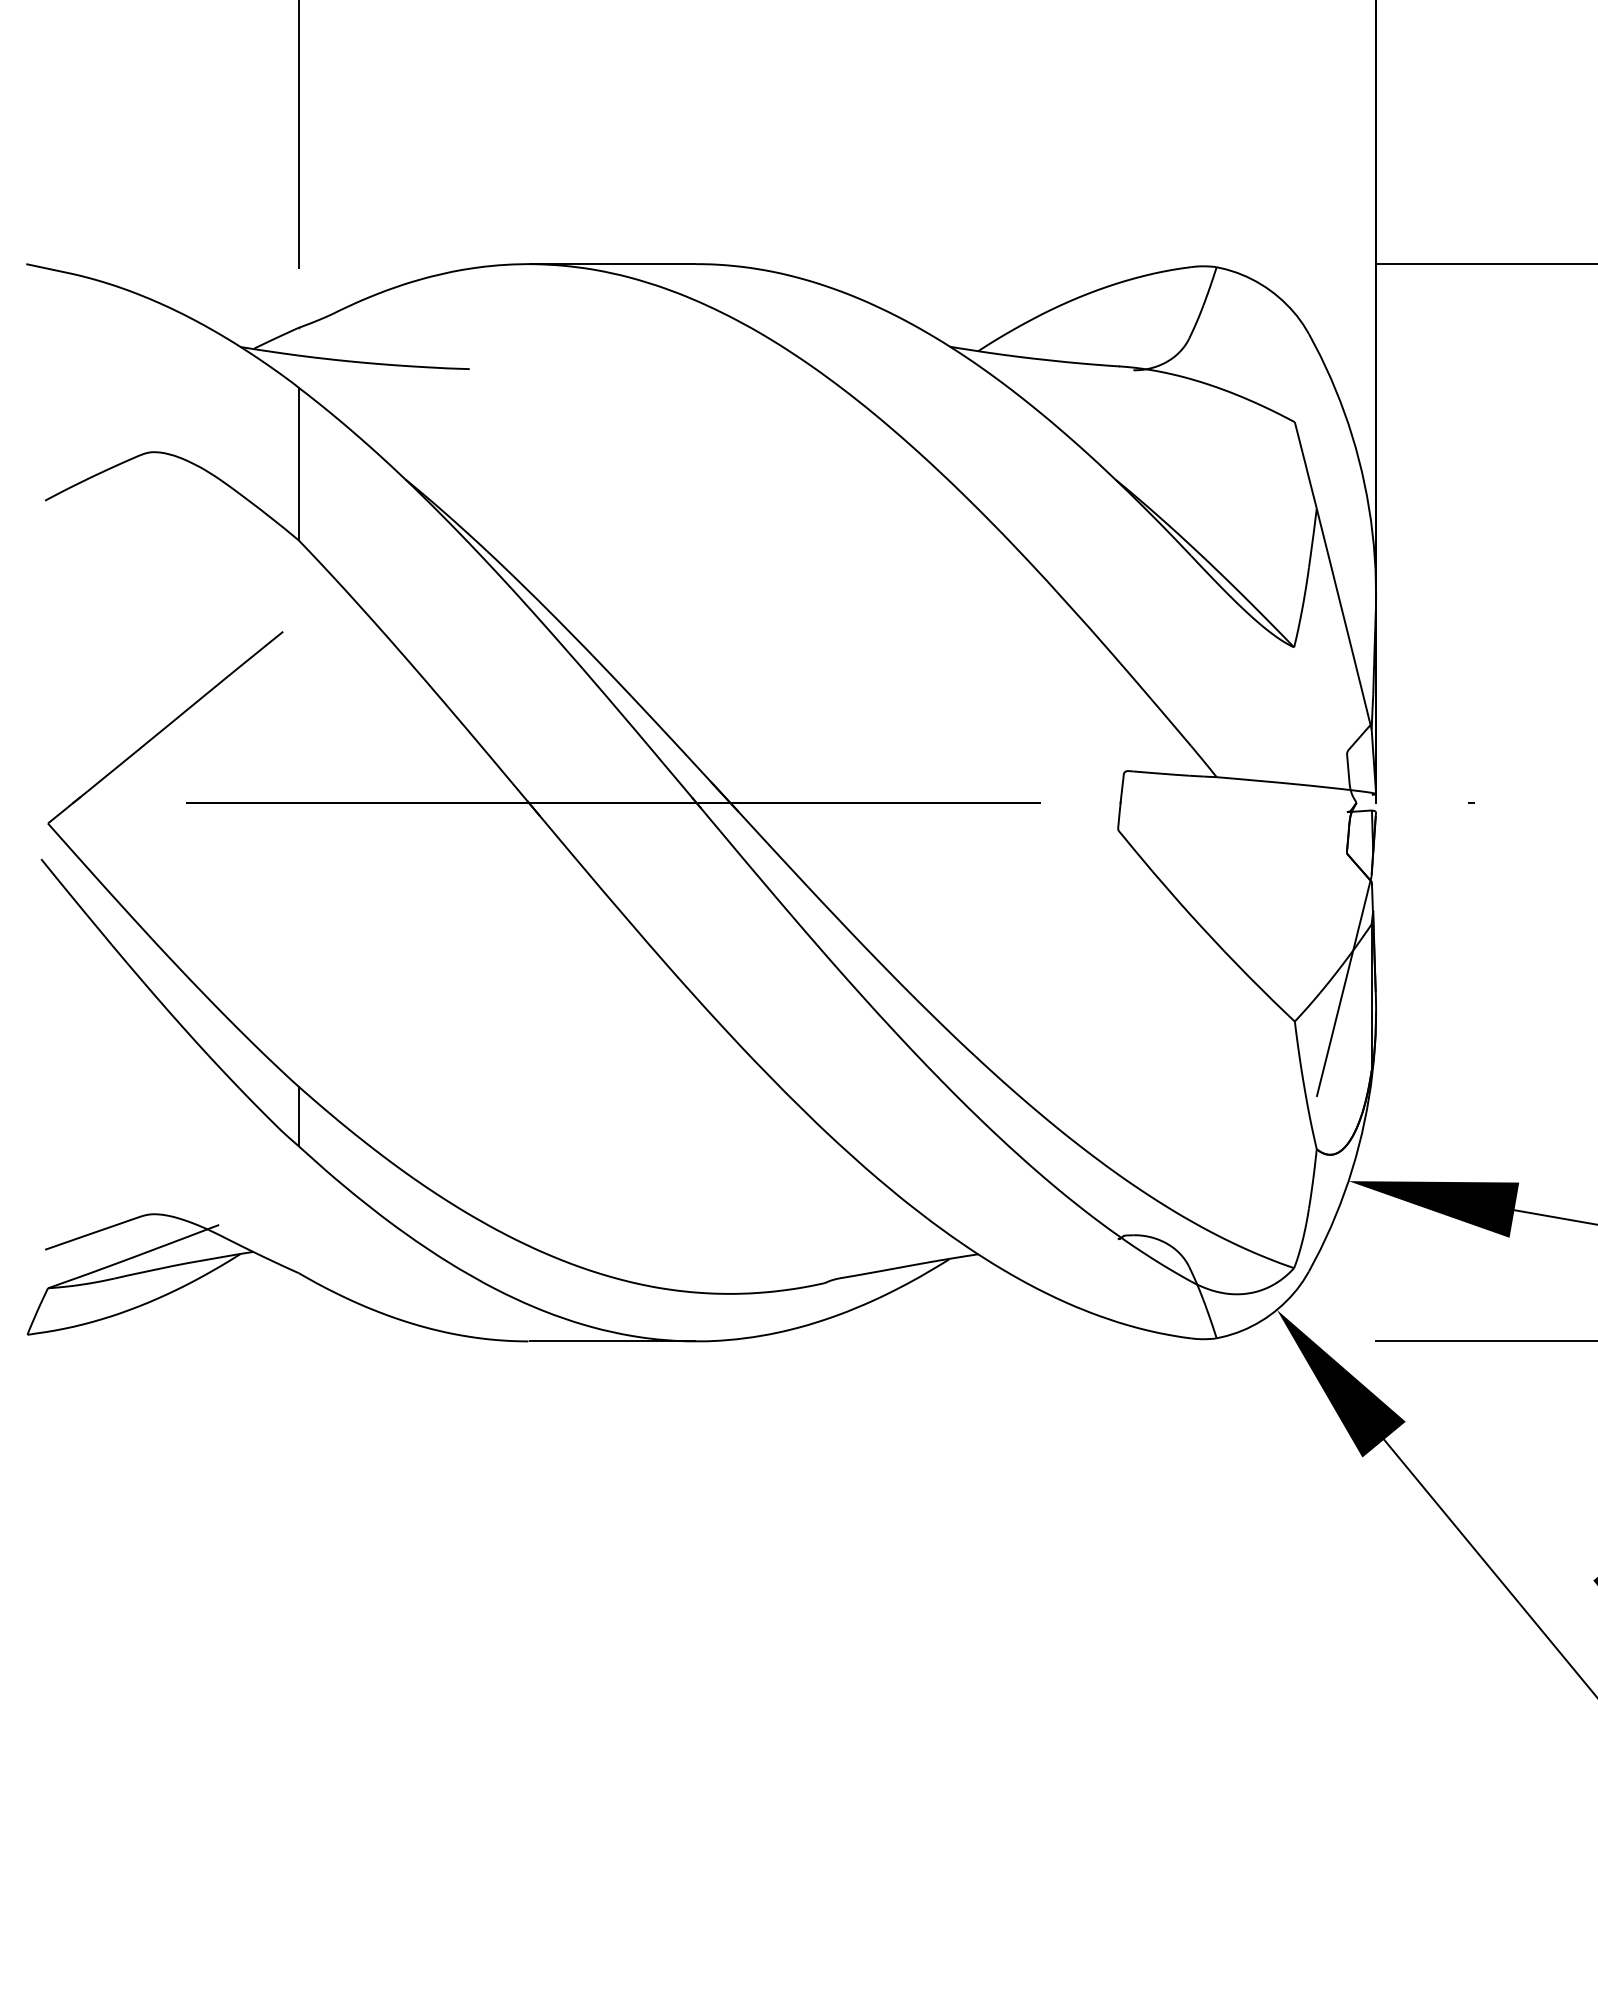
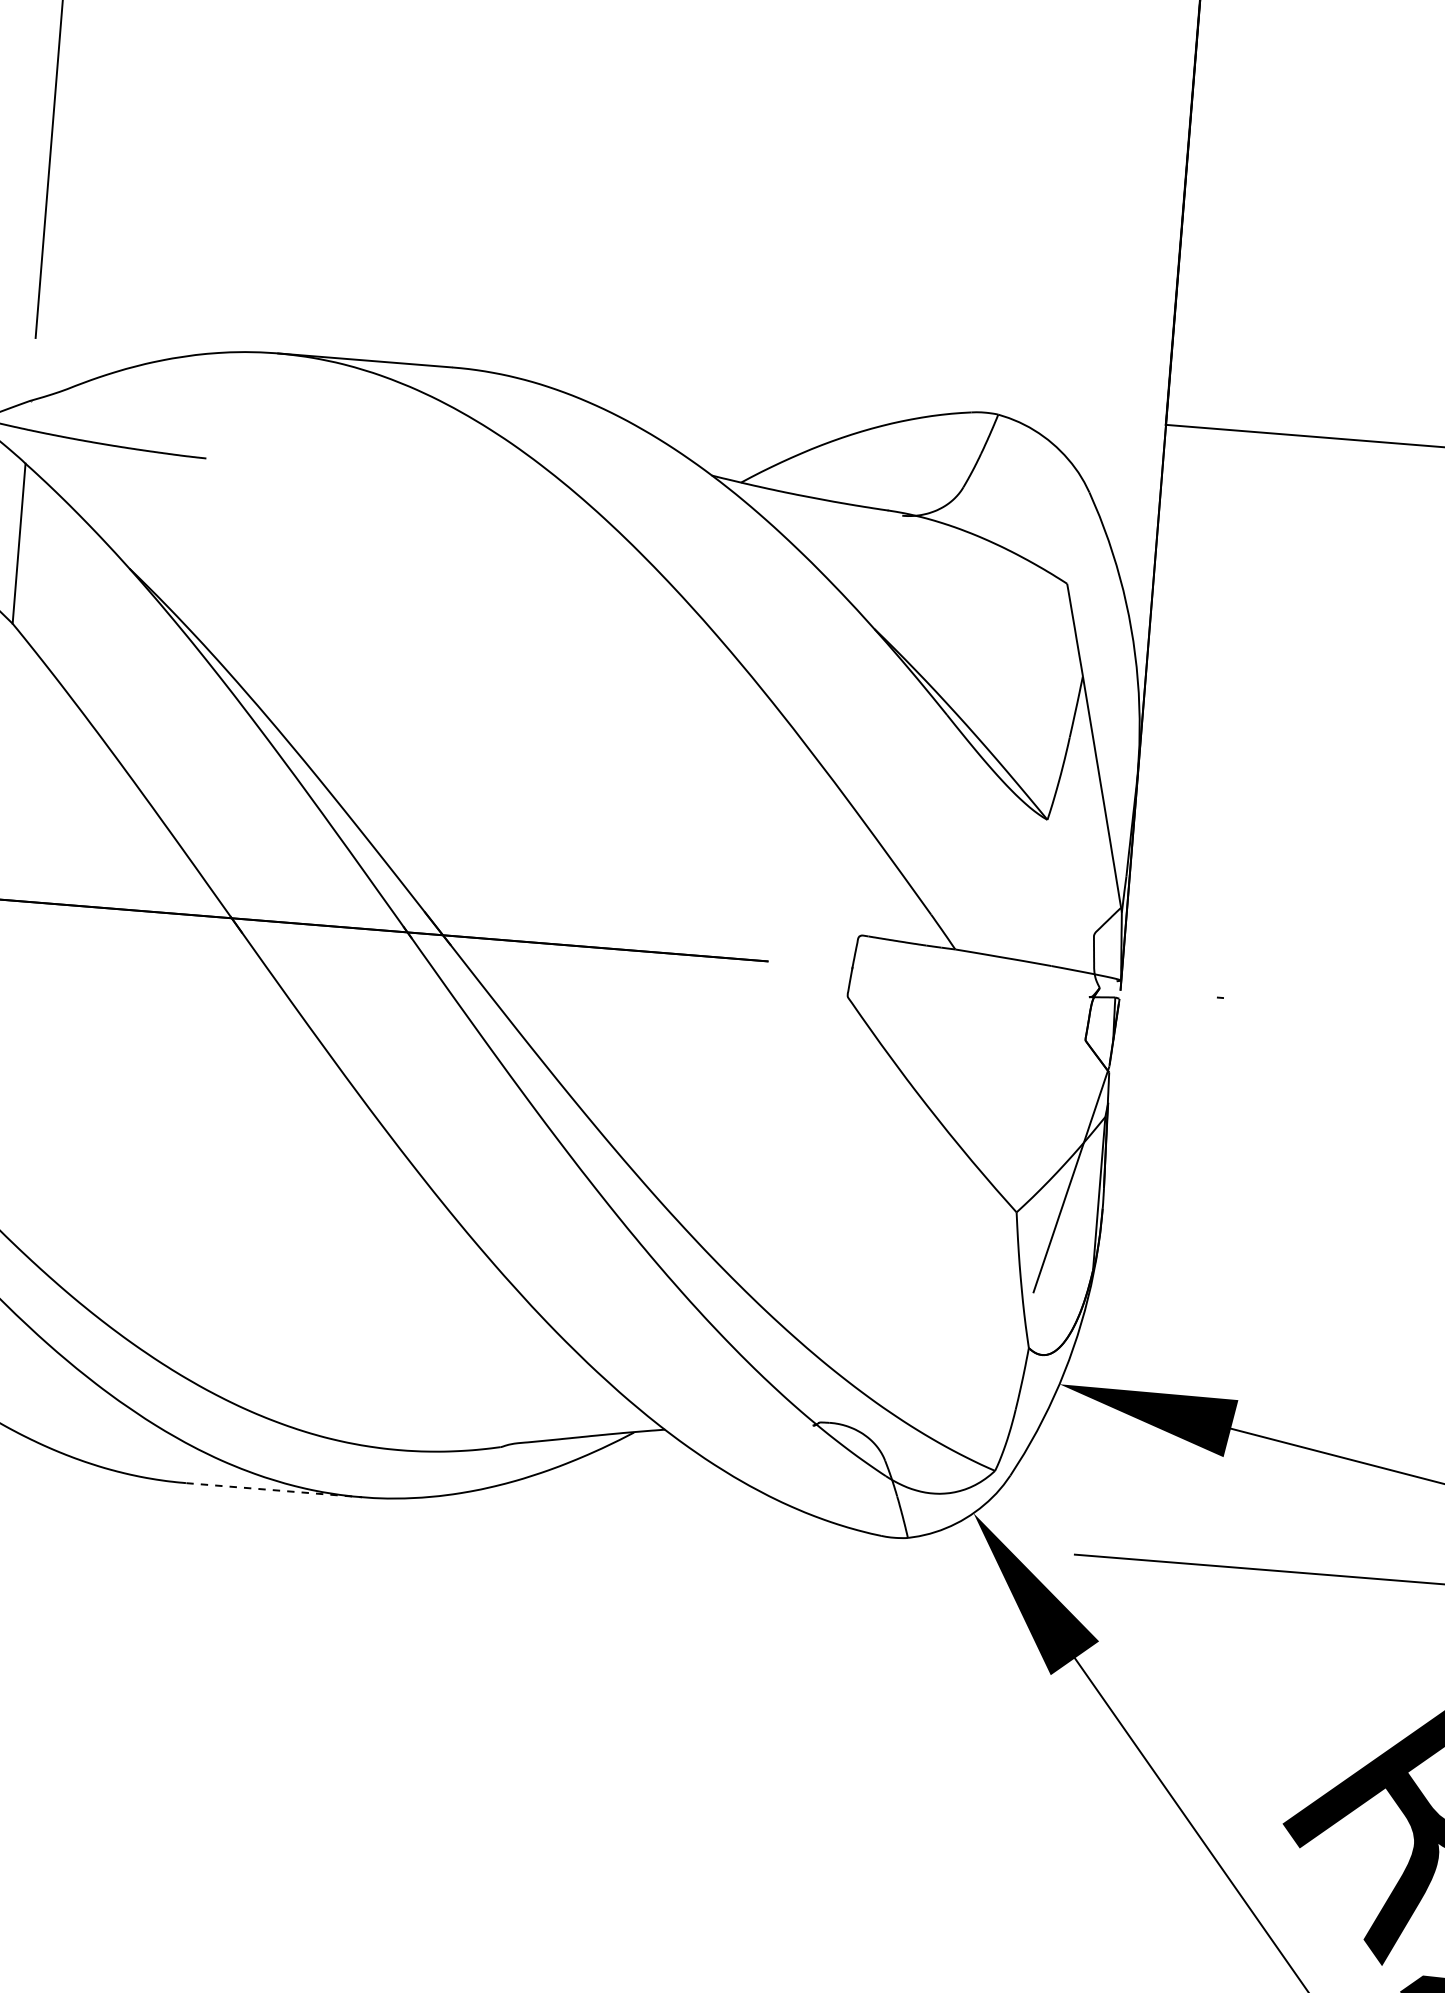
line: (612, 1341) -> (274, 1490), solid -> dashed

